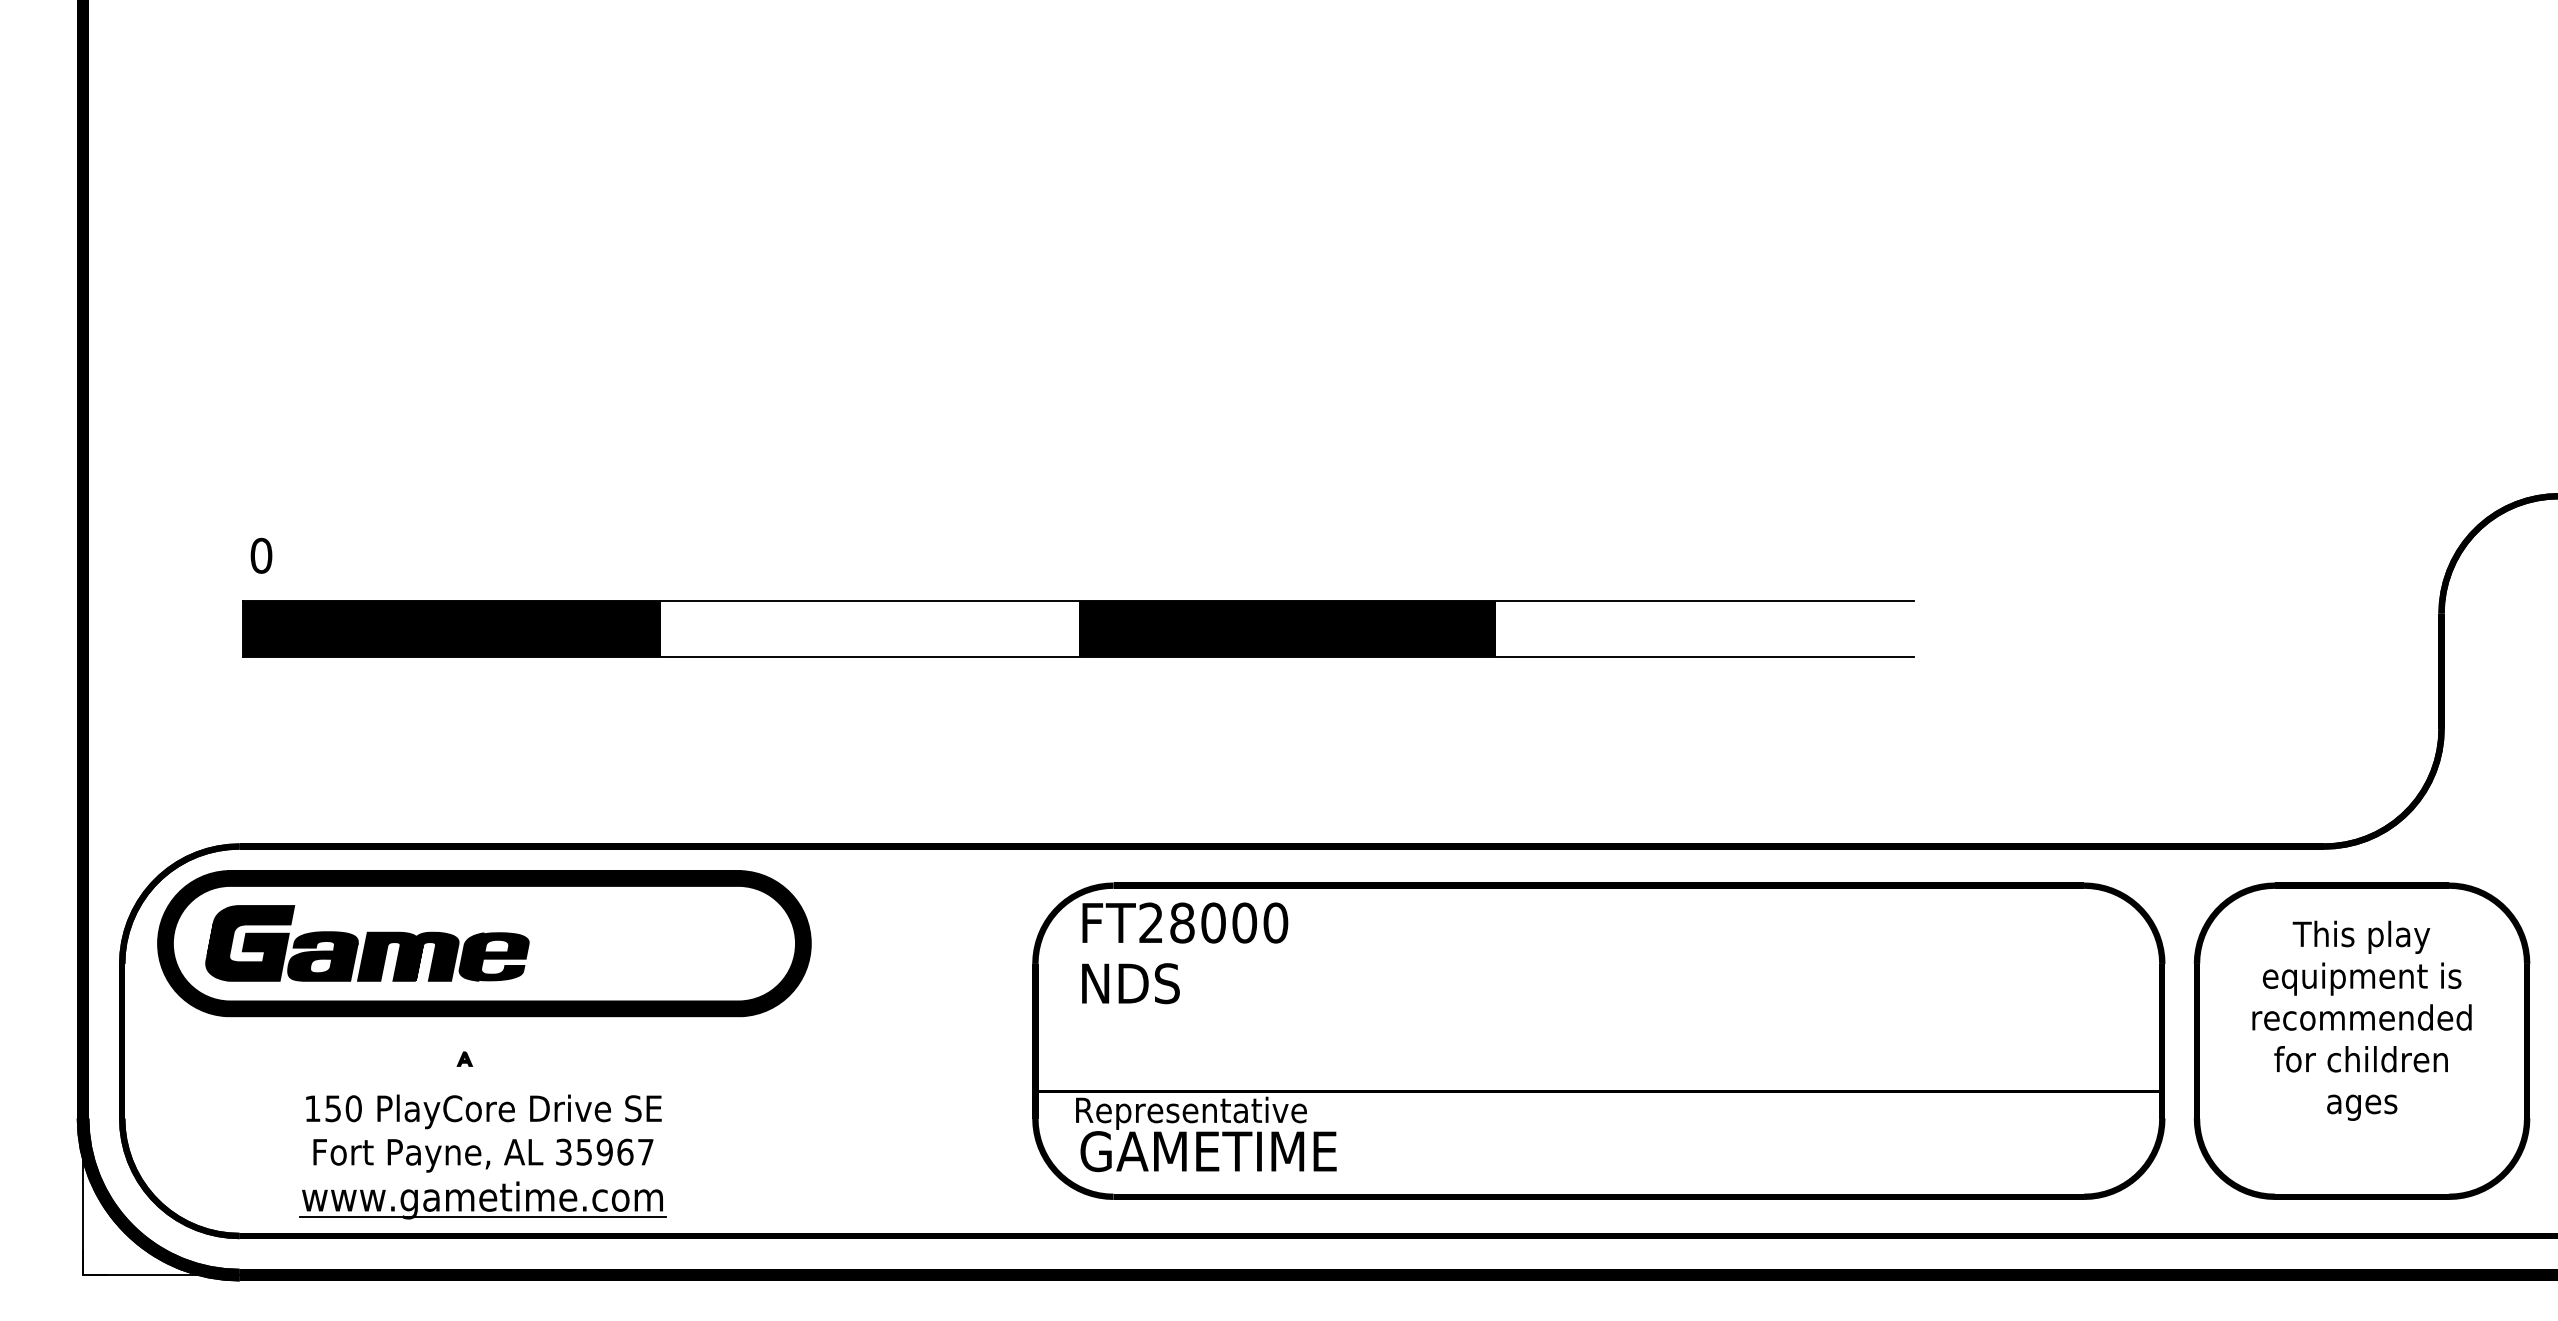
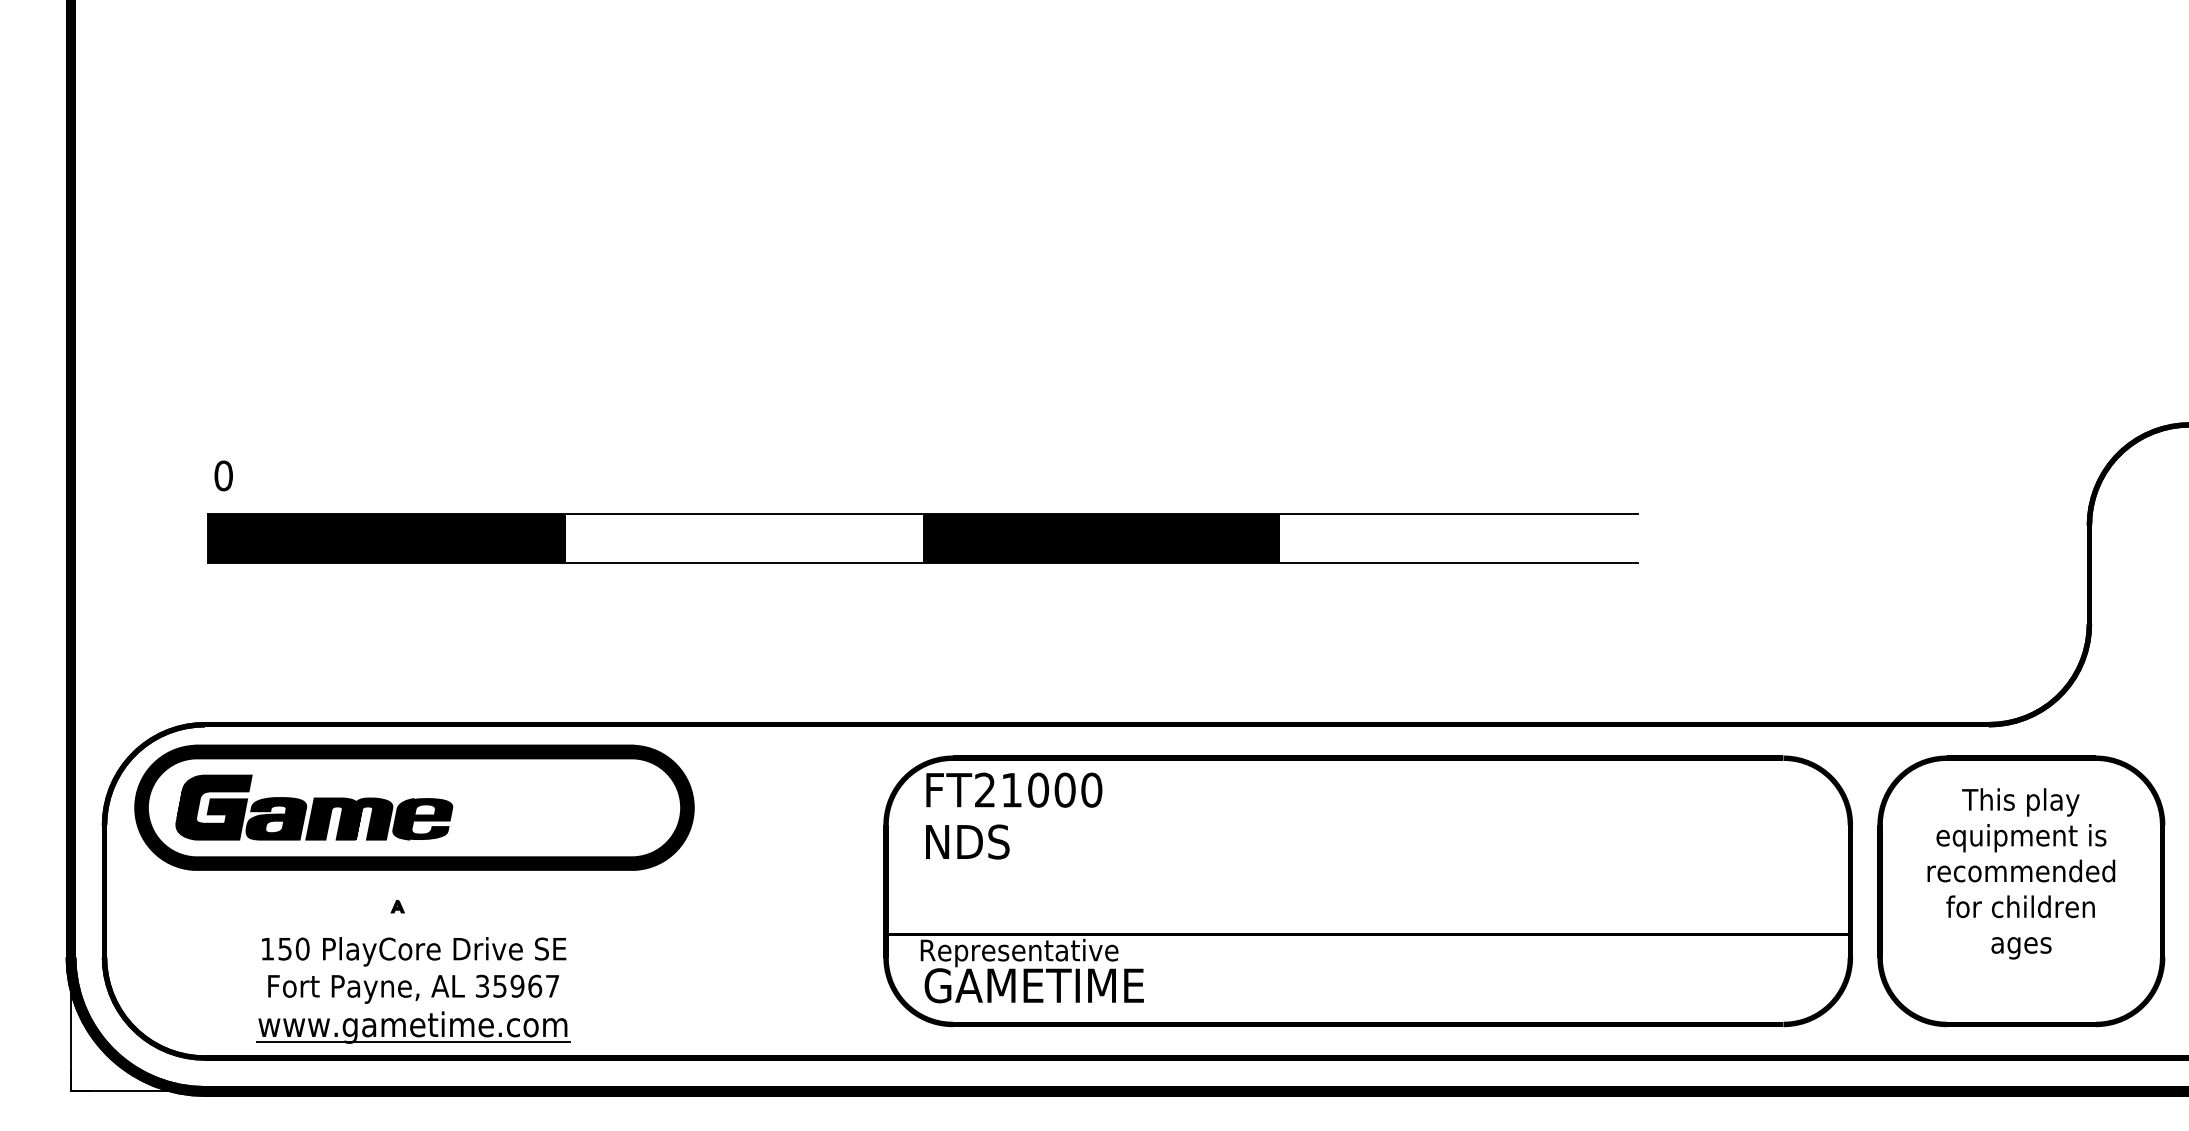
text: (1182, 922) -> (1011, 789), FT28000 -> FT21000

